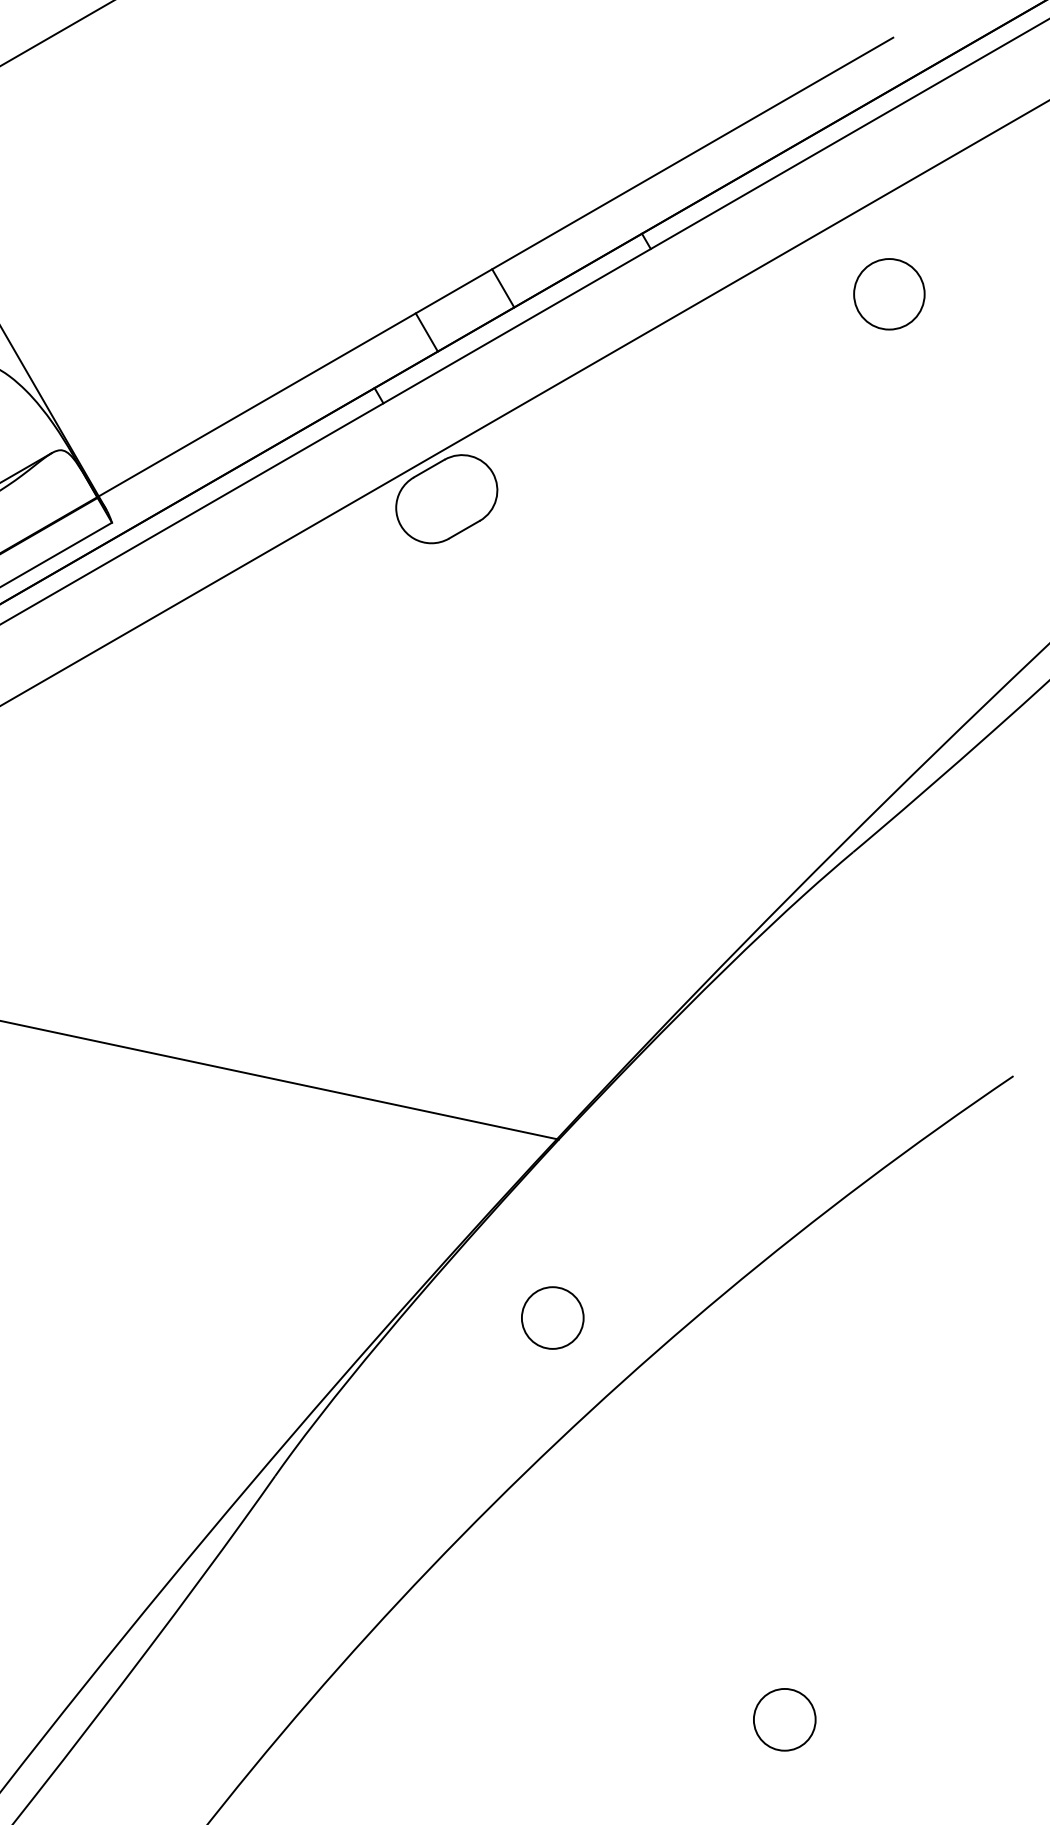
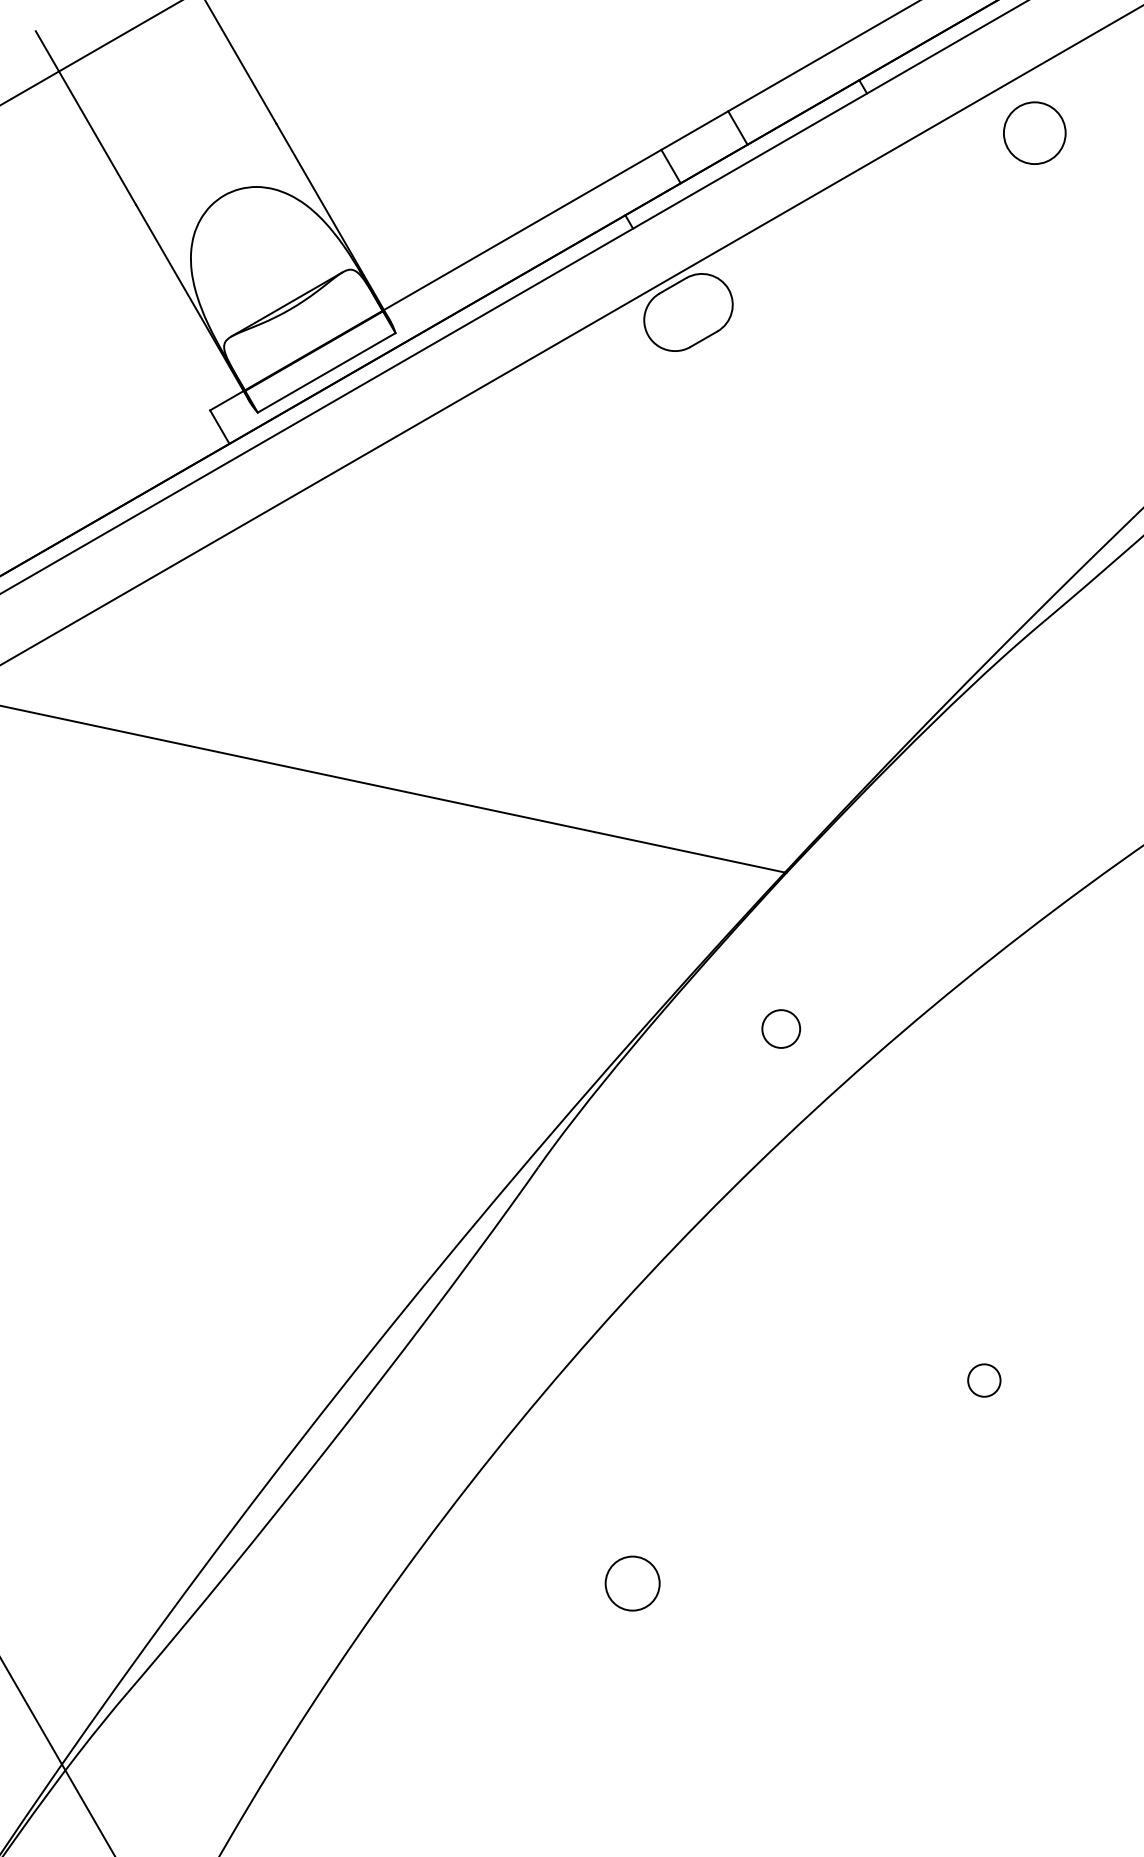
circle: (889, 293) -> (1034, 132), moved
circle: (553, 1318) -> (781, 1029), size x0.7
circle: (785, 1719) -> (984, 1380), size x0.6

